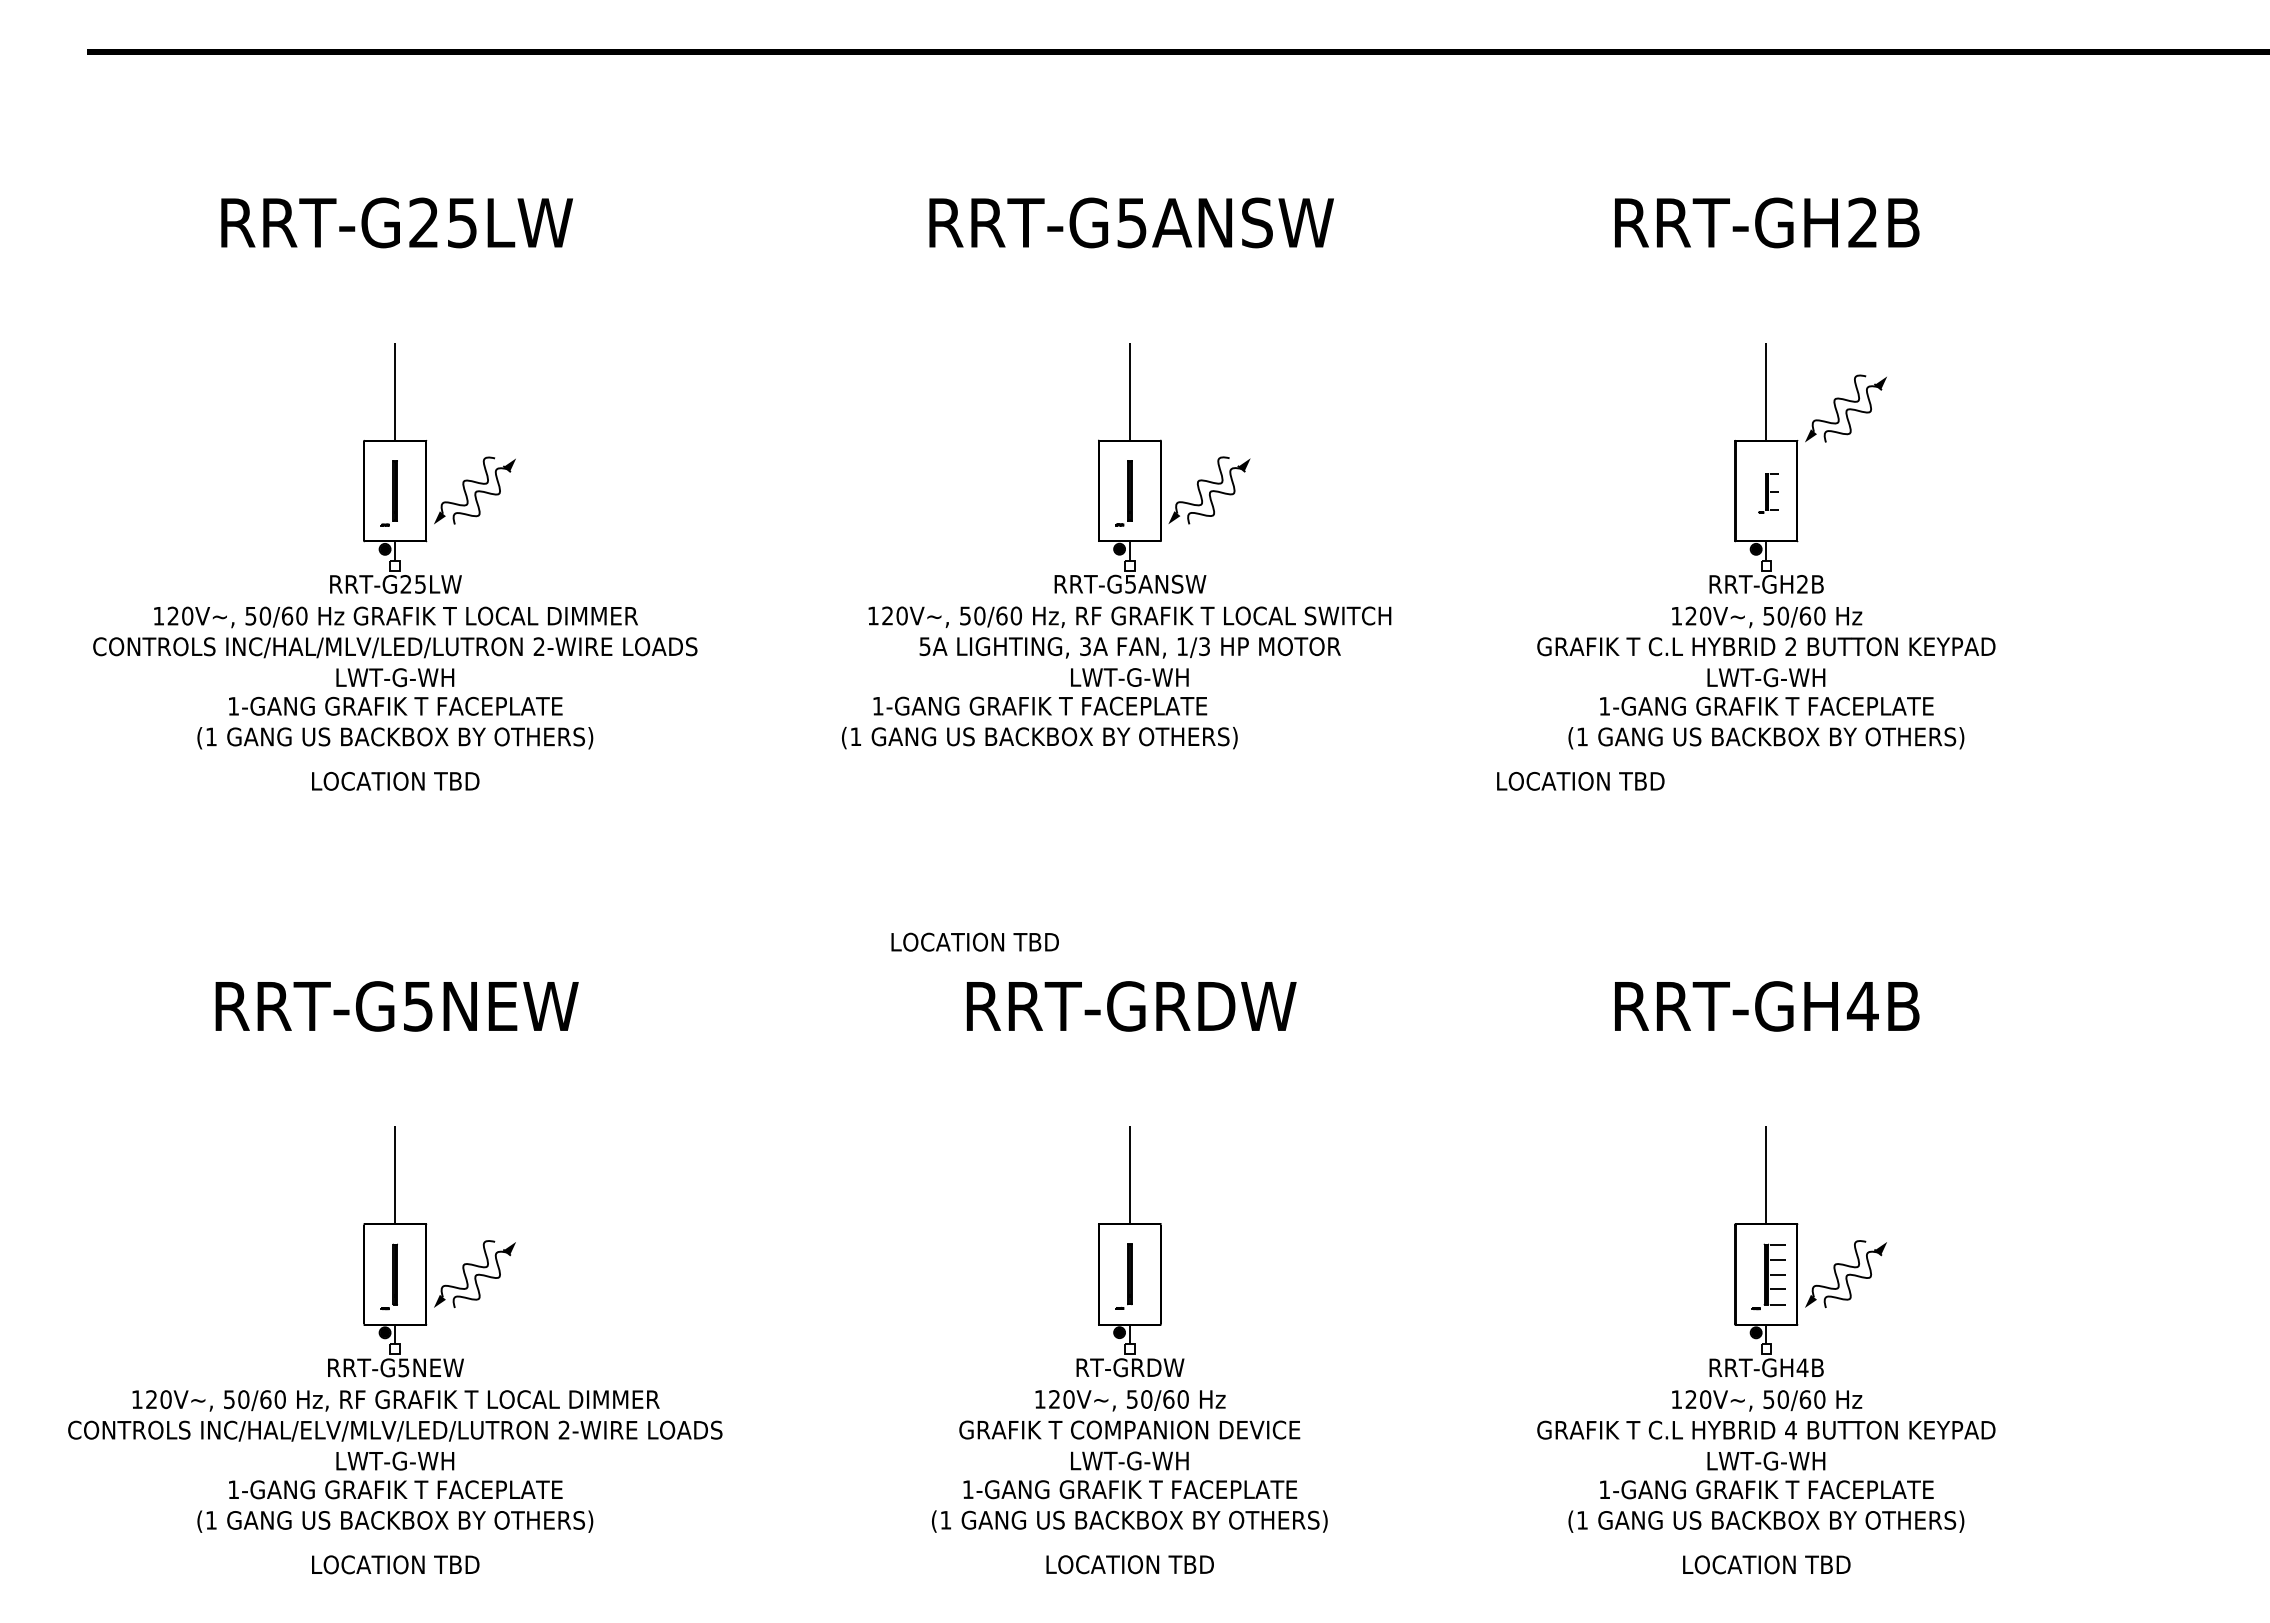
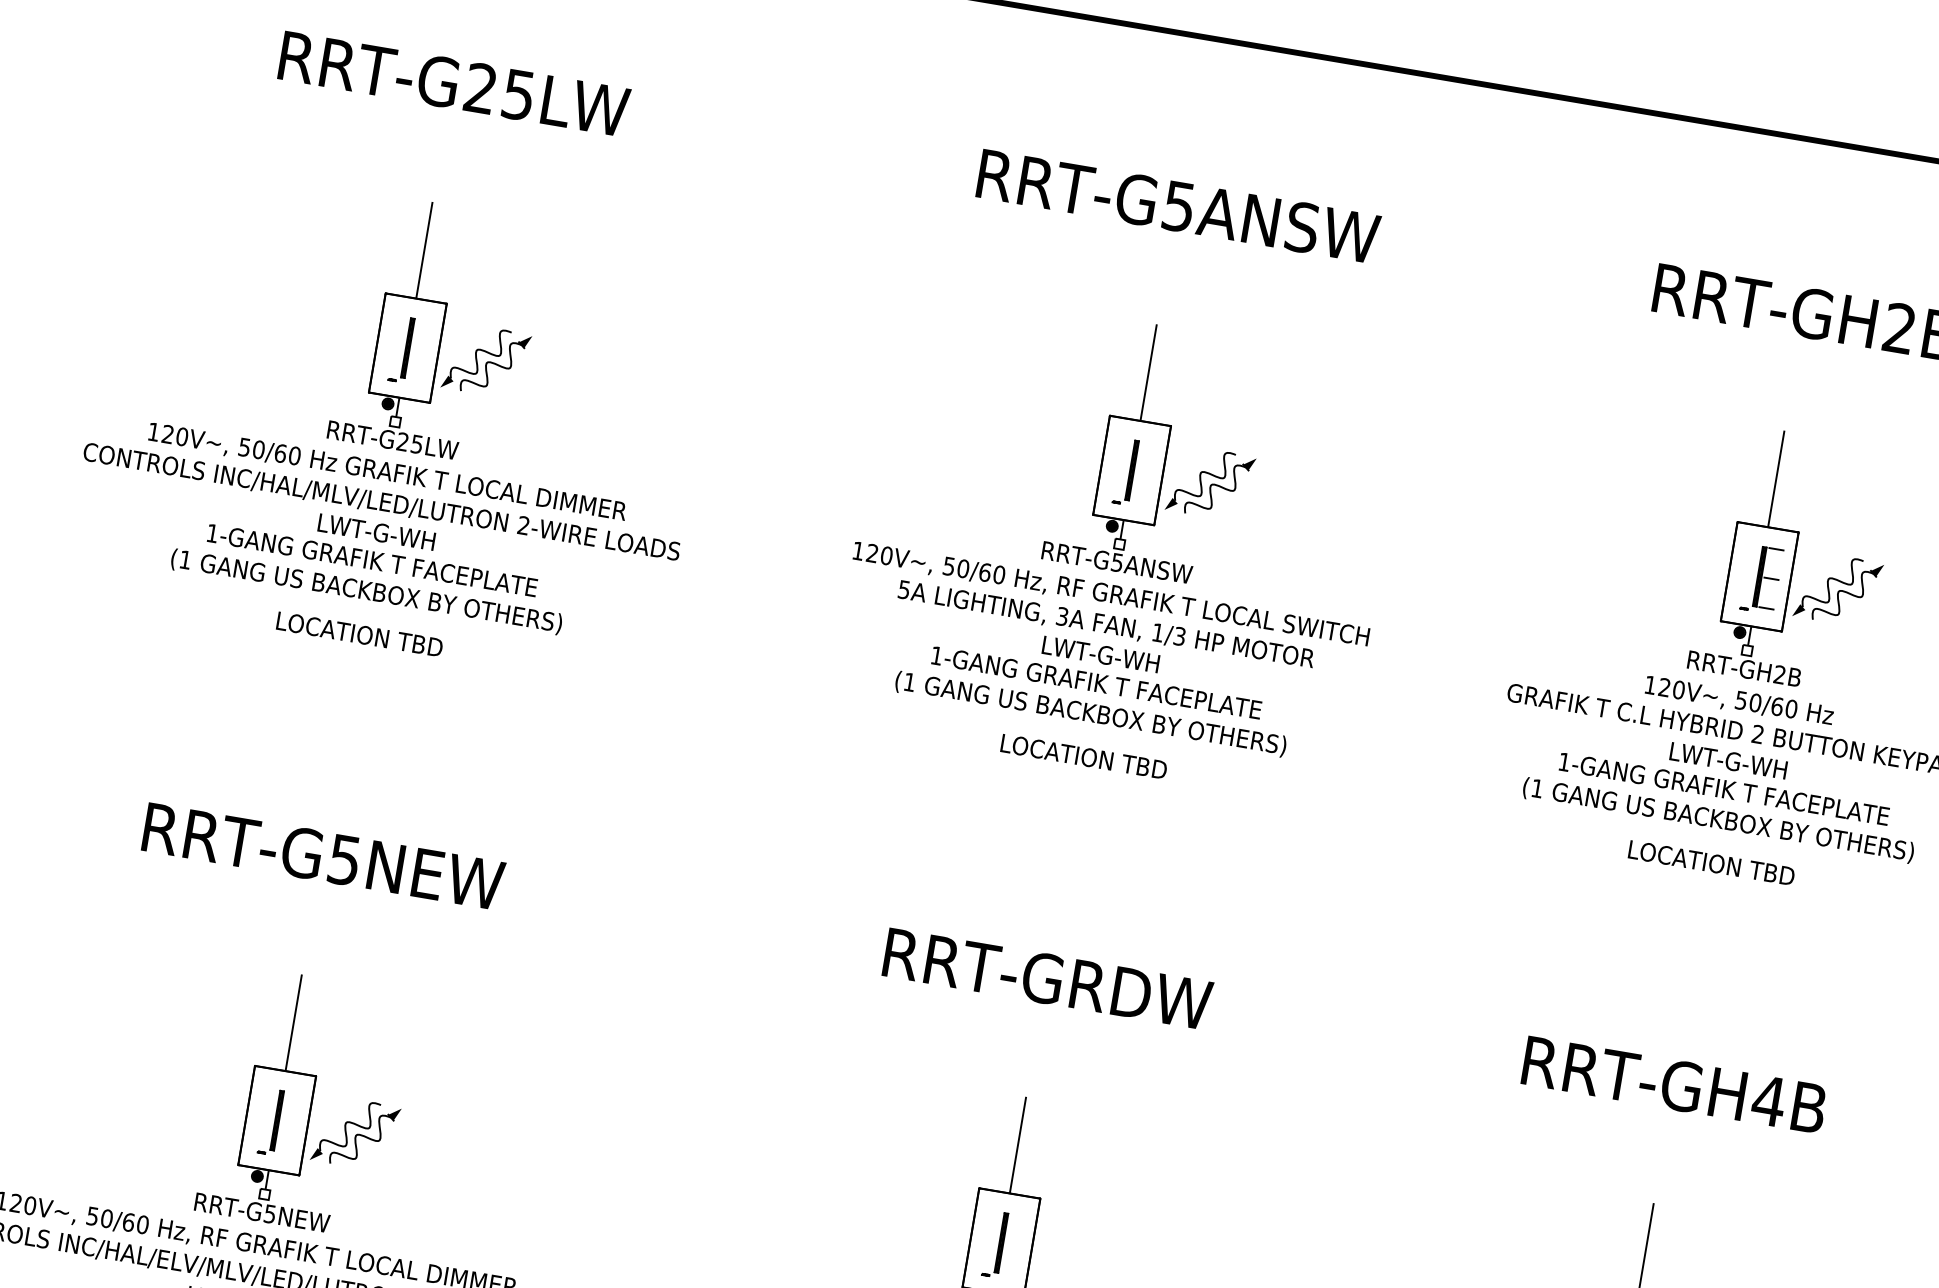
part: (1845, 408) -> (1837, 589), moved
part: (1768, 493) -> (1761, 579), size x1.67
text: (1039, 722) -> (1093, 698), moved
text: (1580, 780) -> (1711, 862), moved
text: (974, 941) -> (1083, 755), moved

